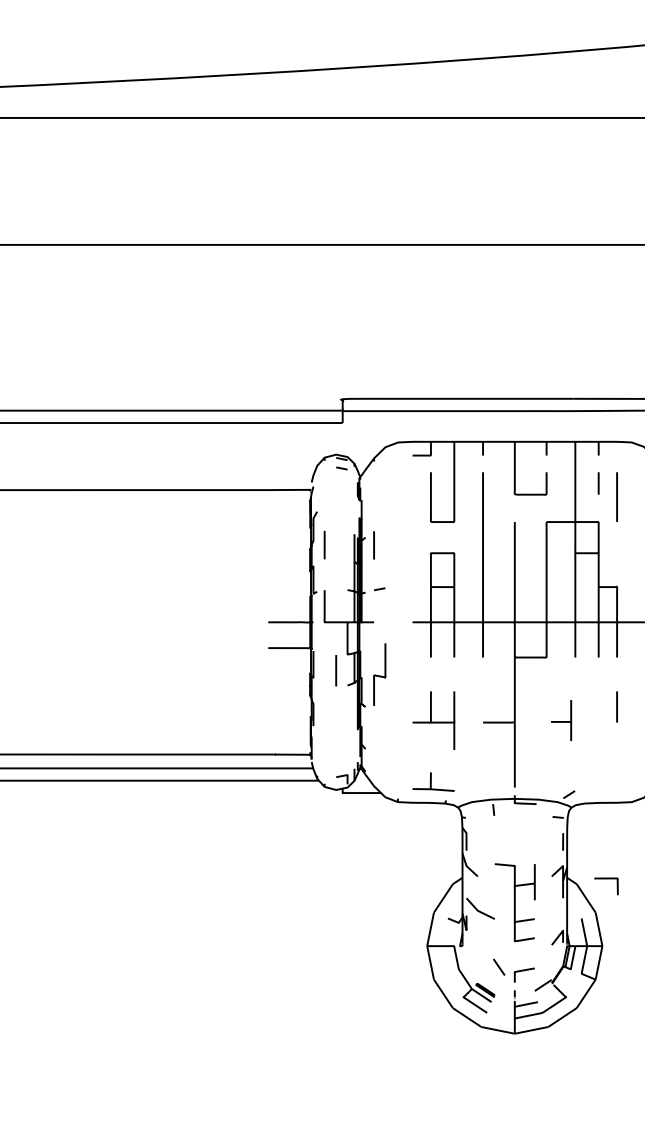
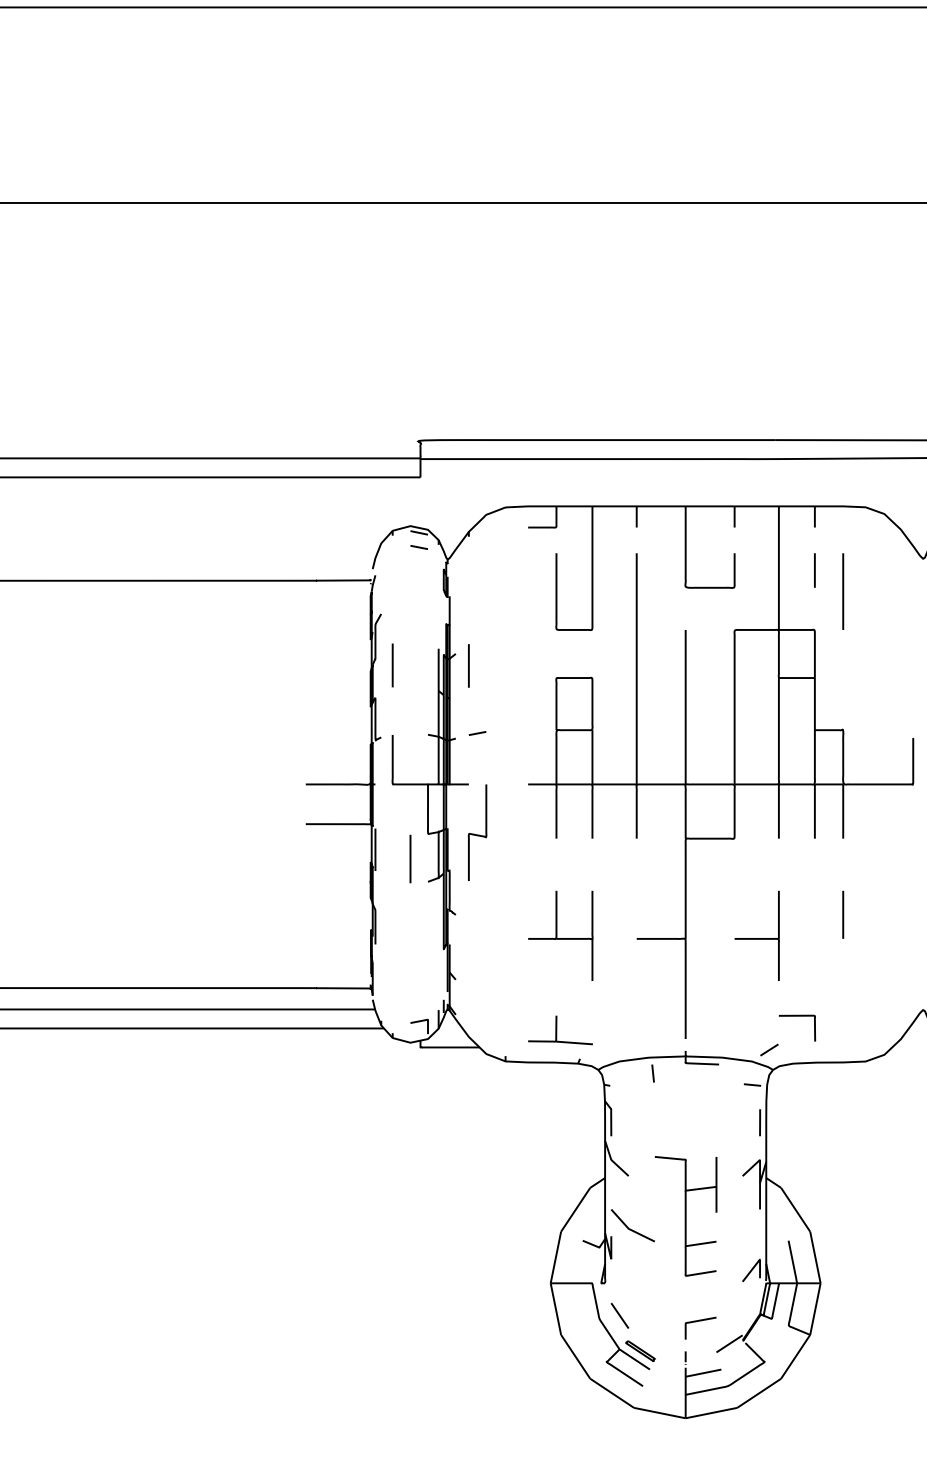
curve: (379, 675) -> (477, 834), moved
part: (561, 720) -> (757, 935), size x1.43
curve: (606, 879) -> (797, 1017), moved
line: (499, 966) -> (620, 1314), moved

